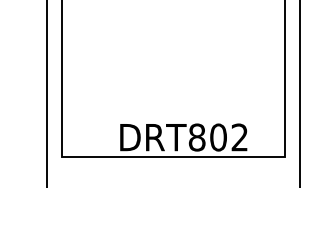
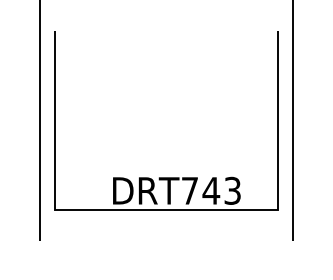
text: (217, 137) -> (210, 190), DRT802 -> DRT743

